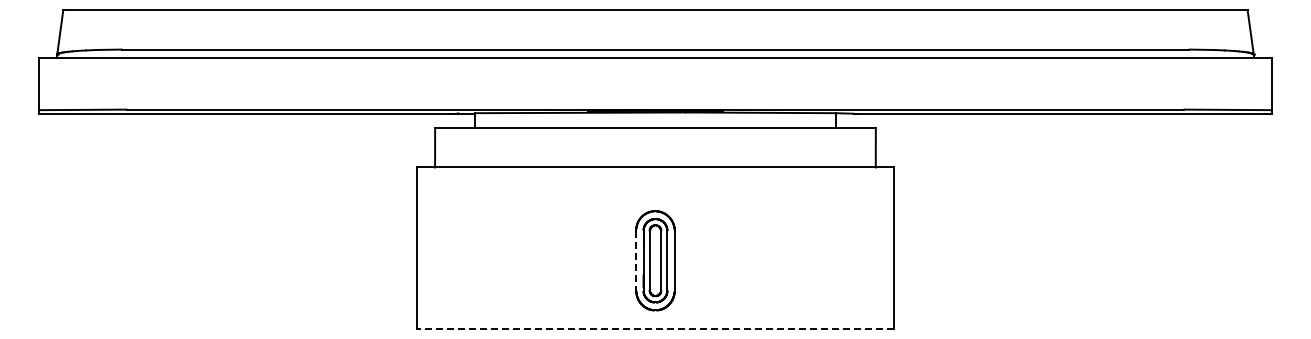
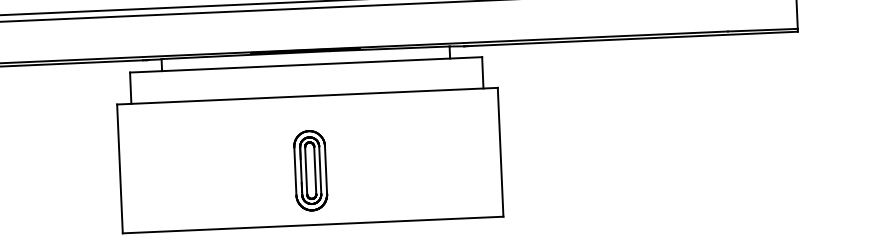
line: (636, 260) -> (295, 171), dashed -> solid
line: (655, 328) -> (313, 224), dashed -> solid

